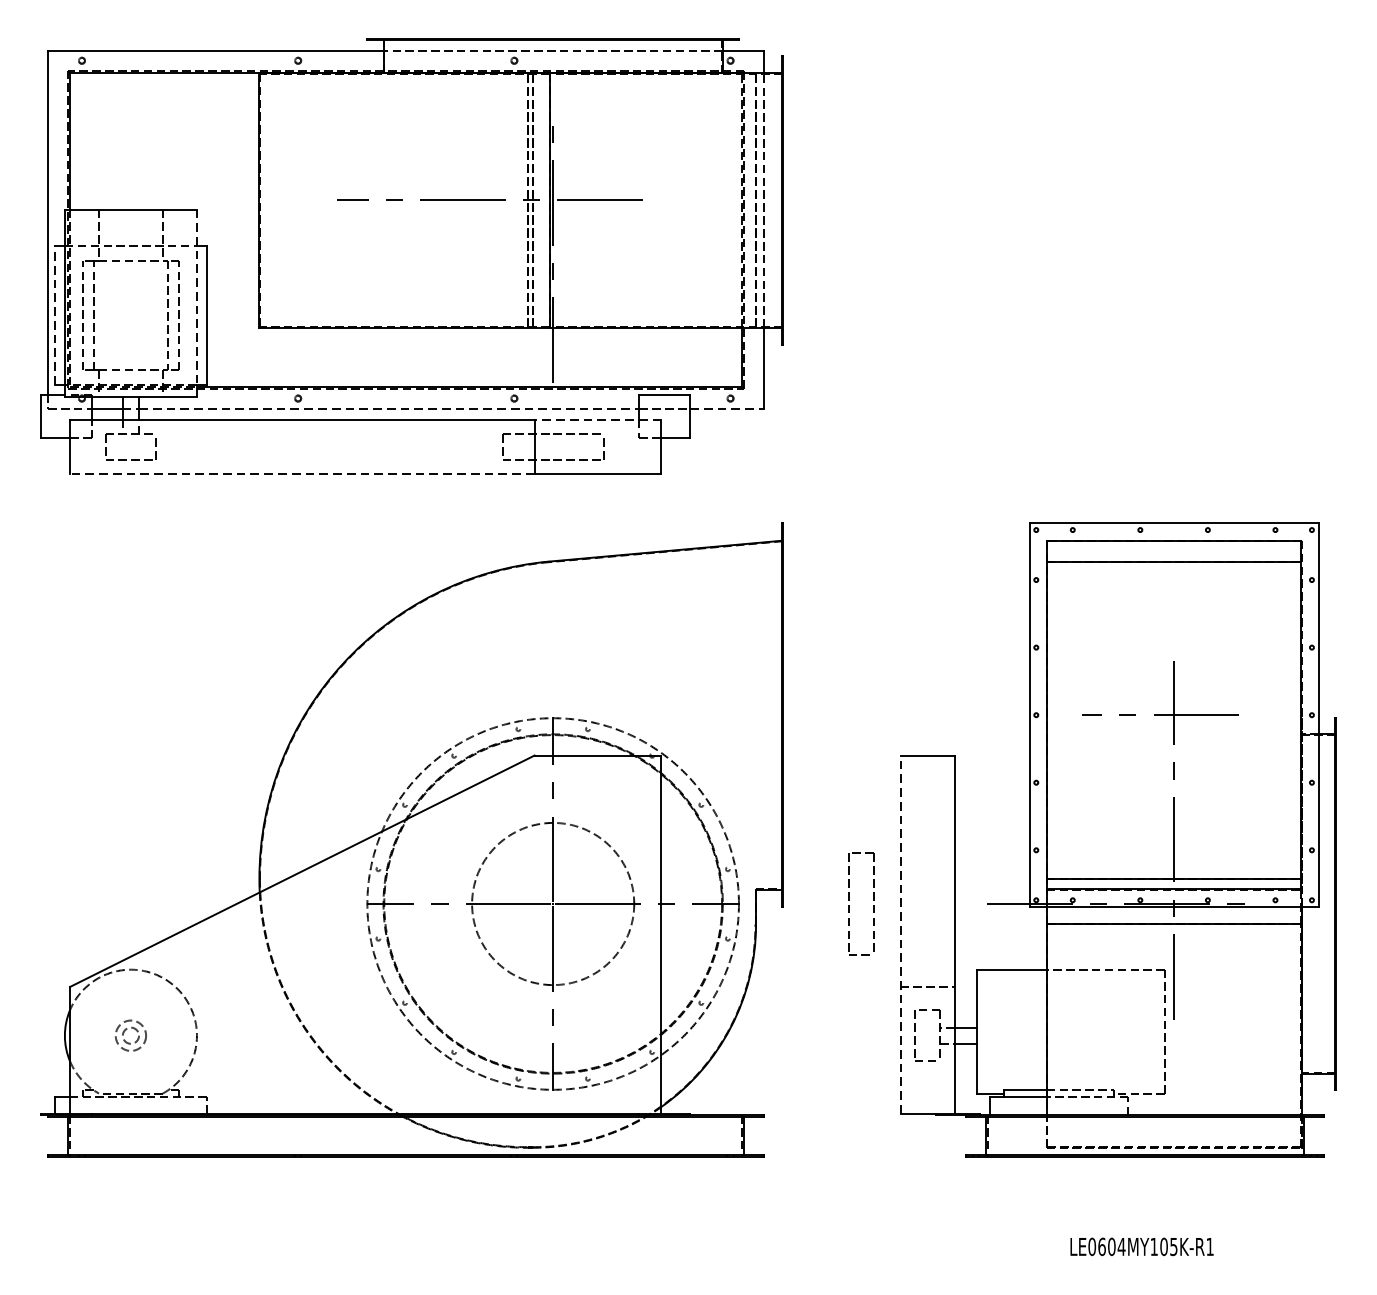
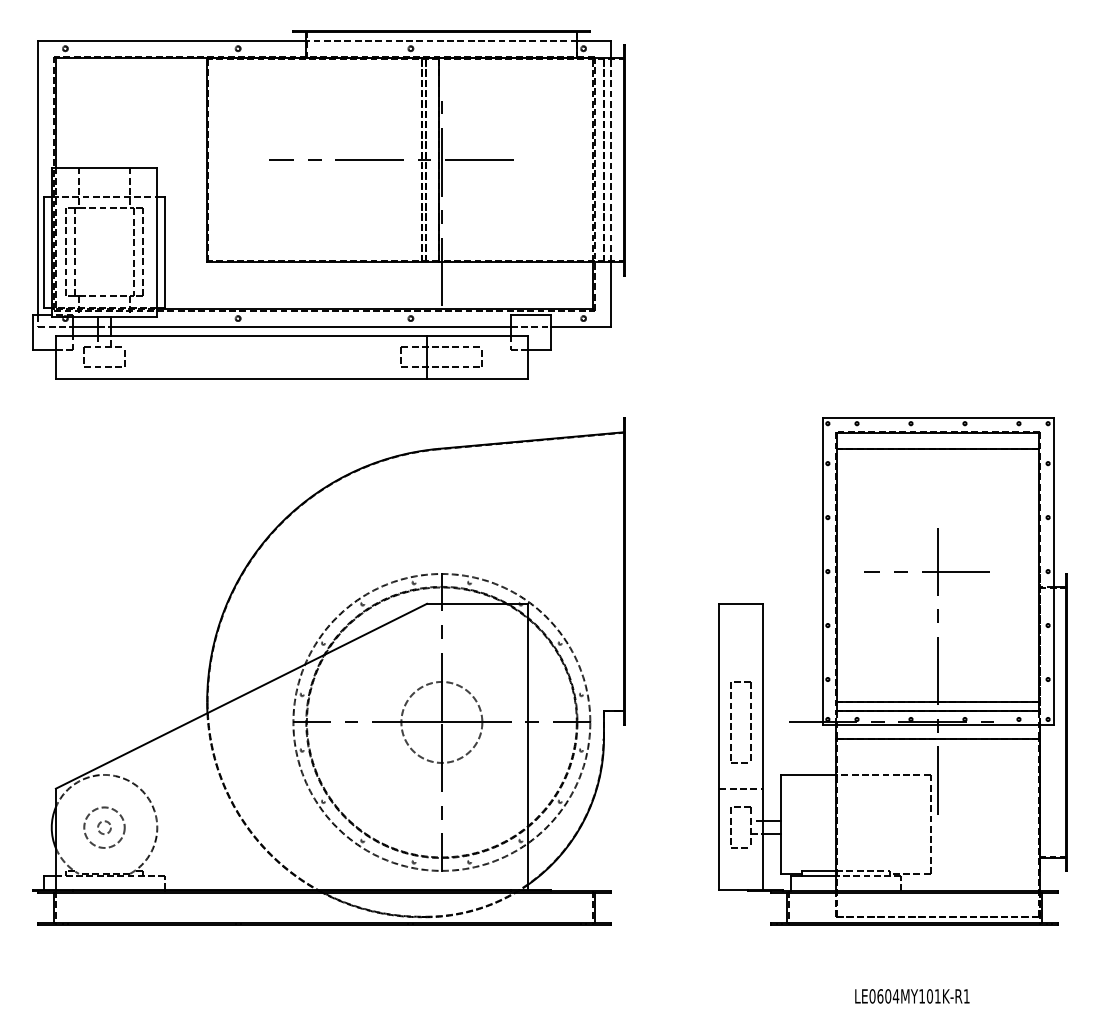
line: (197, 303) -> (157, 242), dashed -> solid
line: (54, 314) -> (43, 251), dashed -> solid
line: (388, 408) -> (310, 326), dashed -> solid
line: (726, 408) -> (580, 326), dashed -> solid
line: (597, 419) -> (477, 335), dashed -> solid
line: (302, 473) -> (241, 378), dashed -> solid
circle: (552, 902) -> (441, 721), size x0.62
part: (849, 905) -> (731, 723), moved
line: (900, 934) -> (719, 746), dashed -> solid
circle: (130, 1035) -> (104, 827), size x1.67
text: (1173, 1247) -> (937, 996), LE0604MY105K-R1 -> LE0604MY101K-R1

